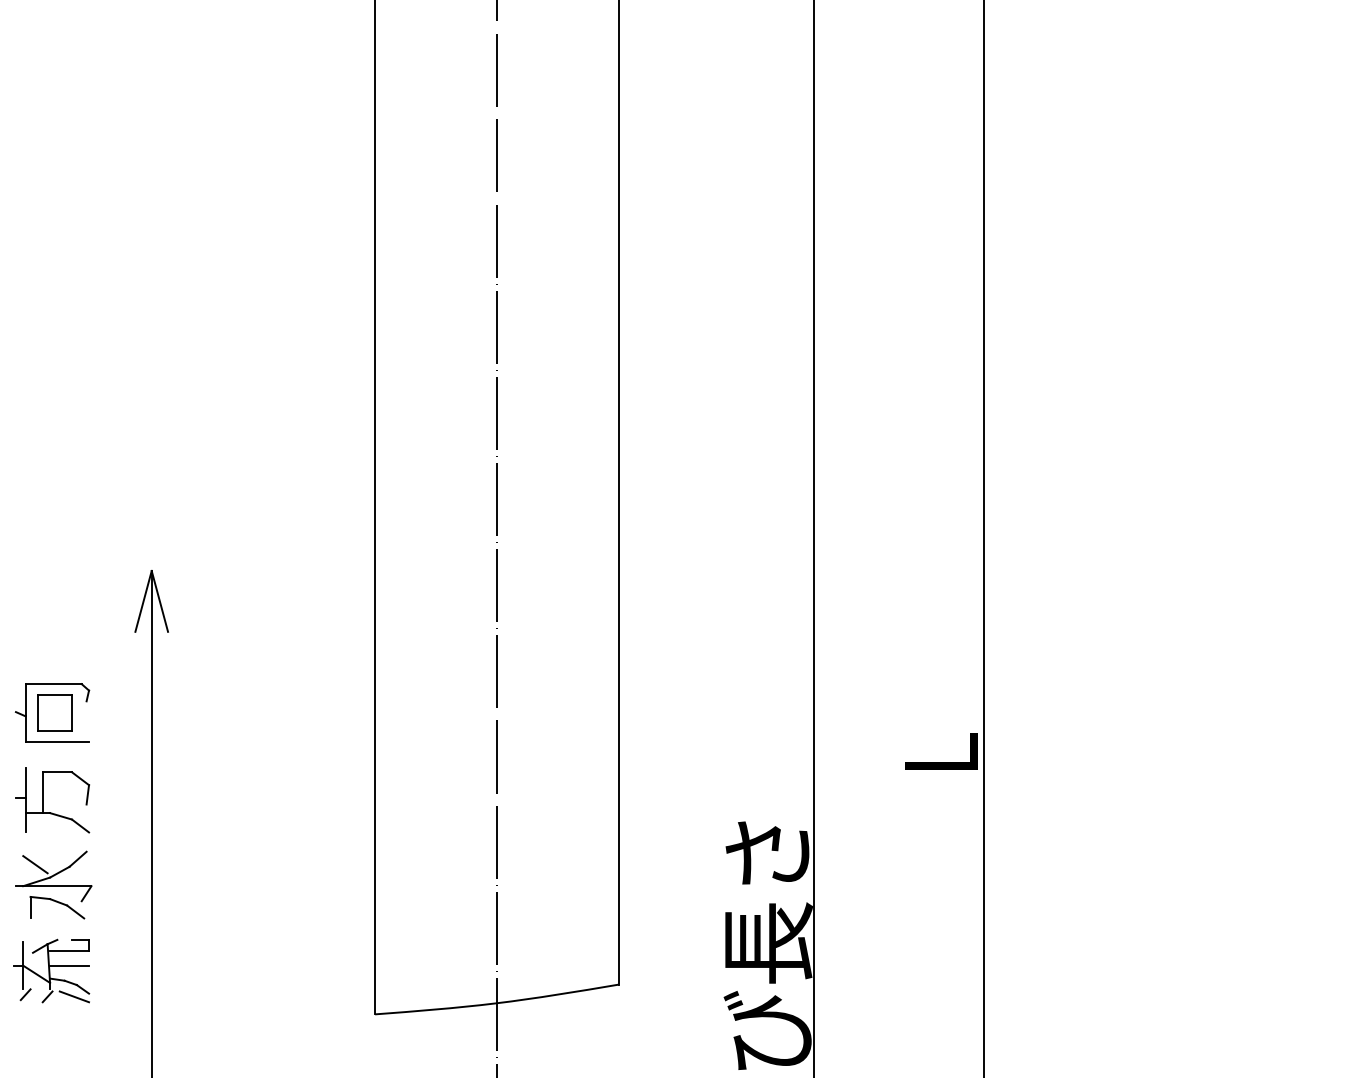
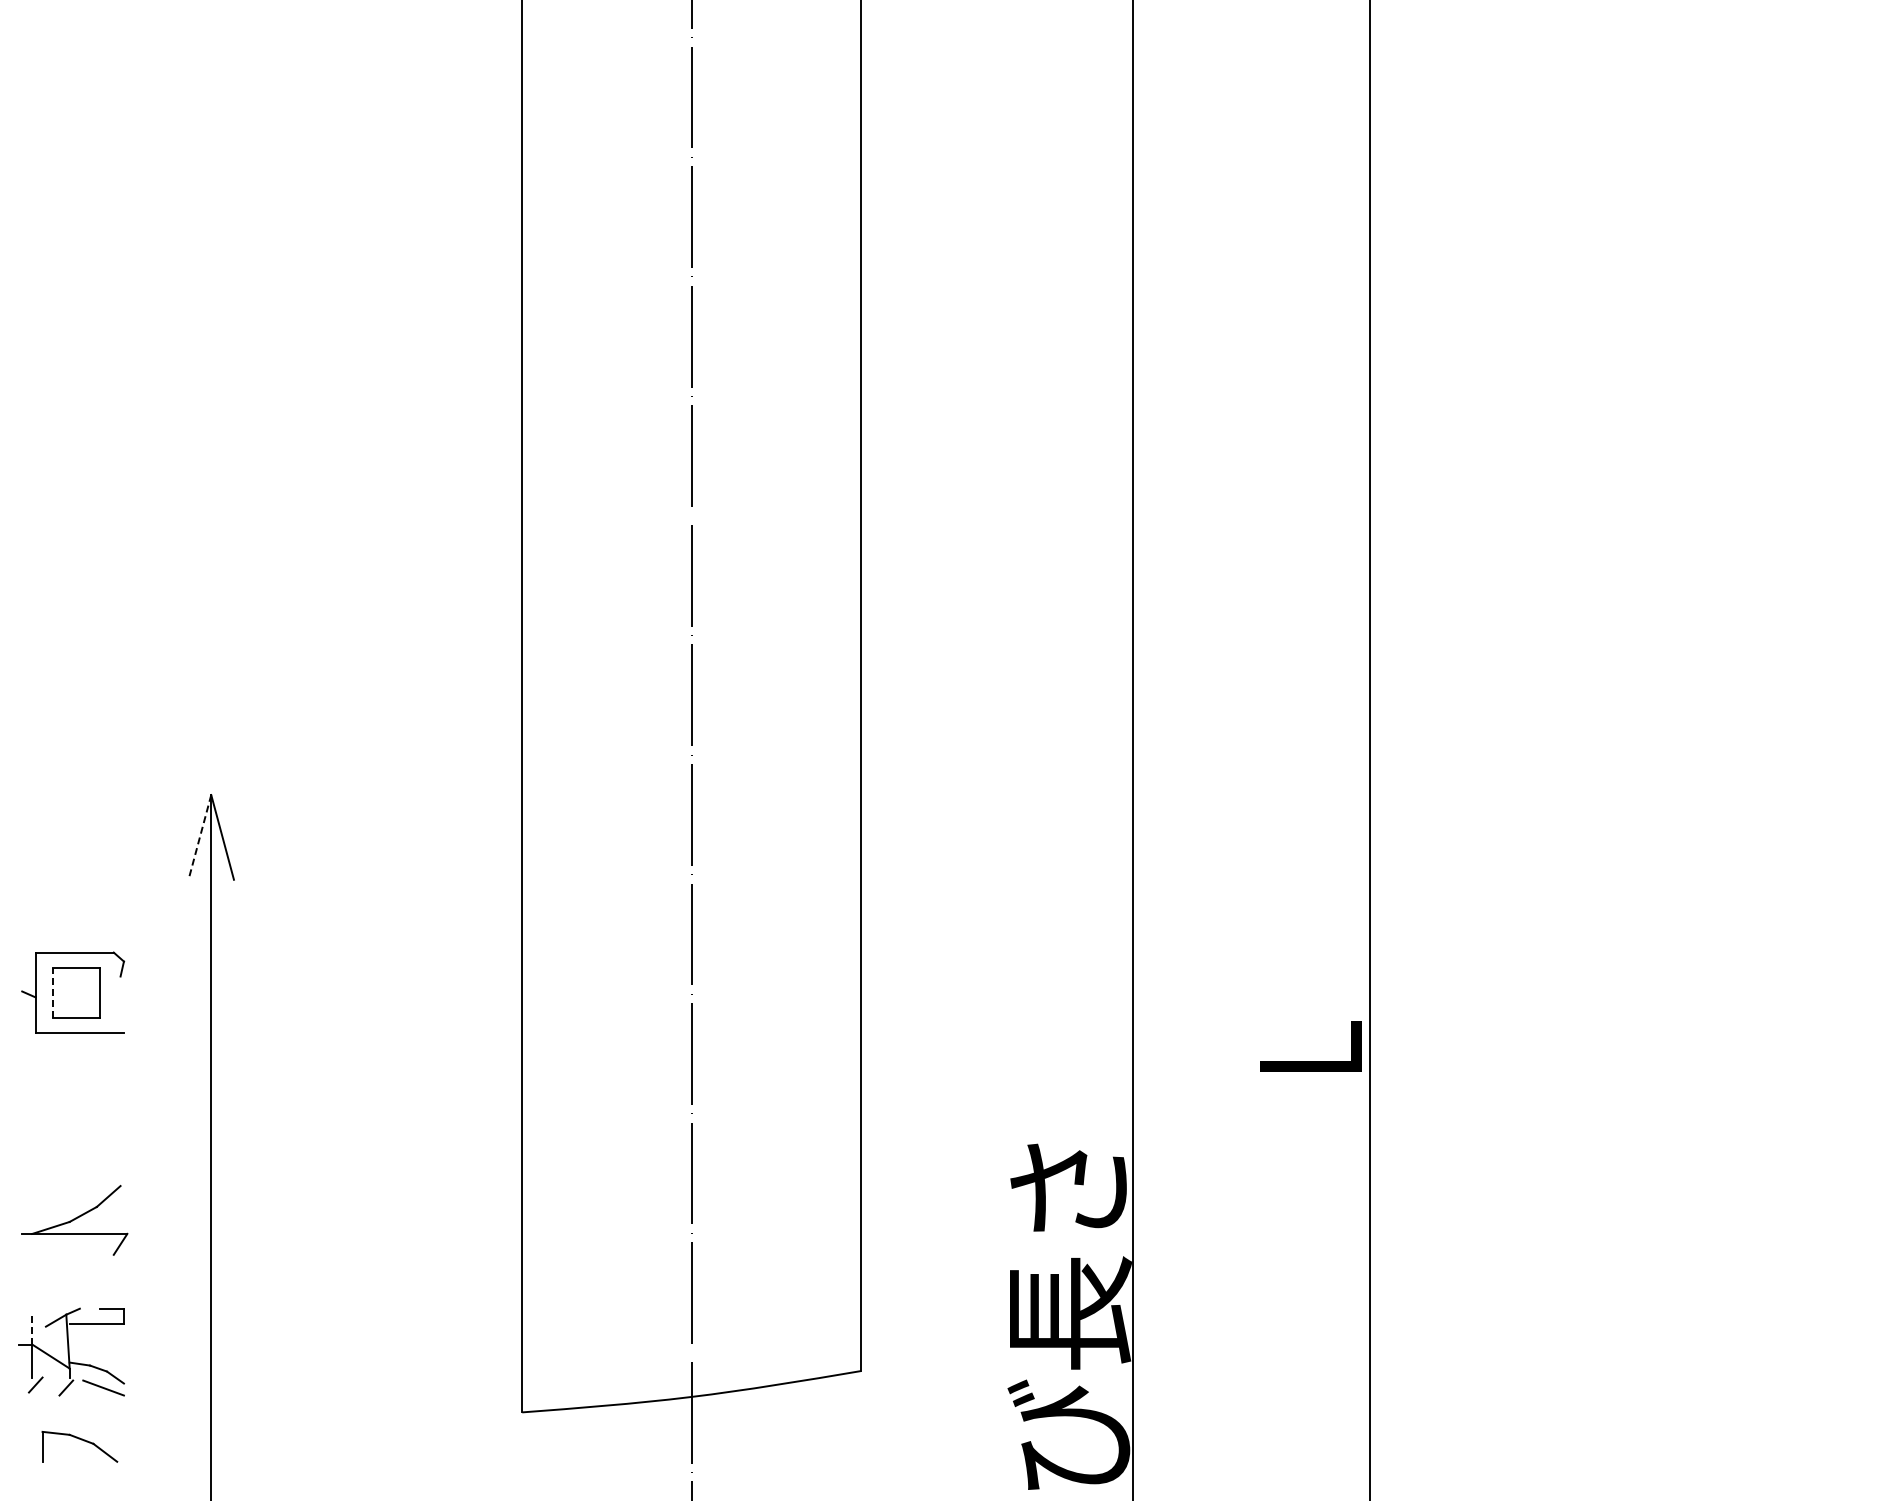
line: (143, 601) -> (199, 837), solid -> dashed
line: (37, 712) -> (52, 992), solid -> dashed
part: (43, 800) -> (60, 1114), removed
line: (35, 864) -> (49, 1203), removed
part: (58, 903) -> (81, 1440), moved
line: (23, 953) -> (32, 1327), solid -> dashed
line: (69, 965) -> (96, 1344), removed

